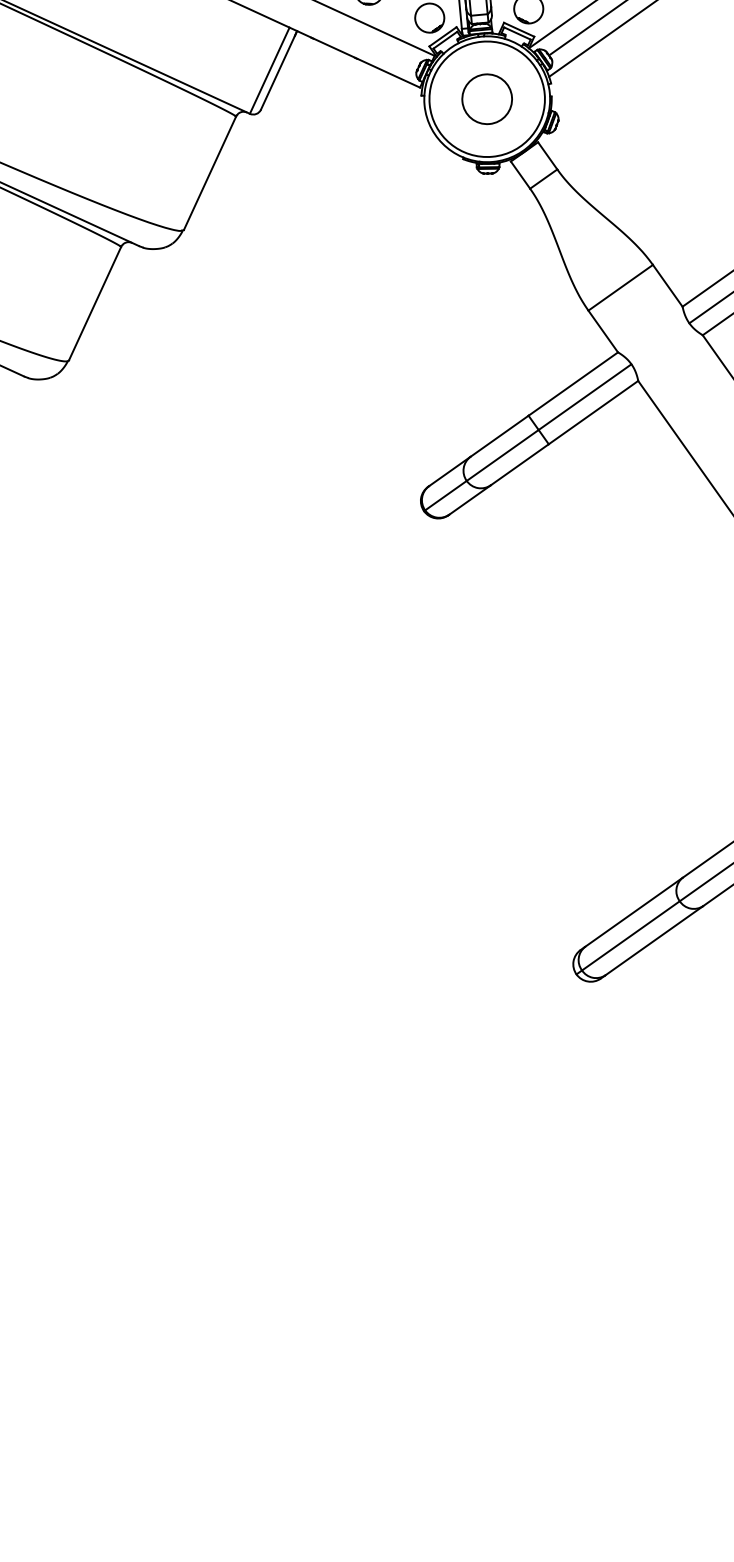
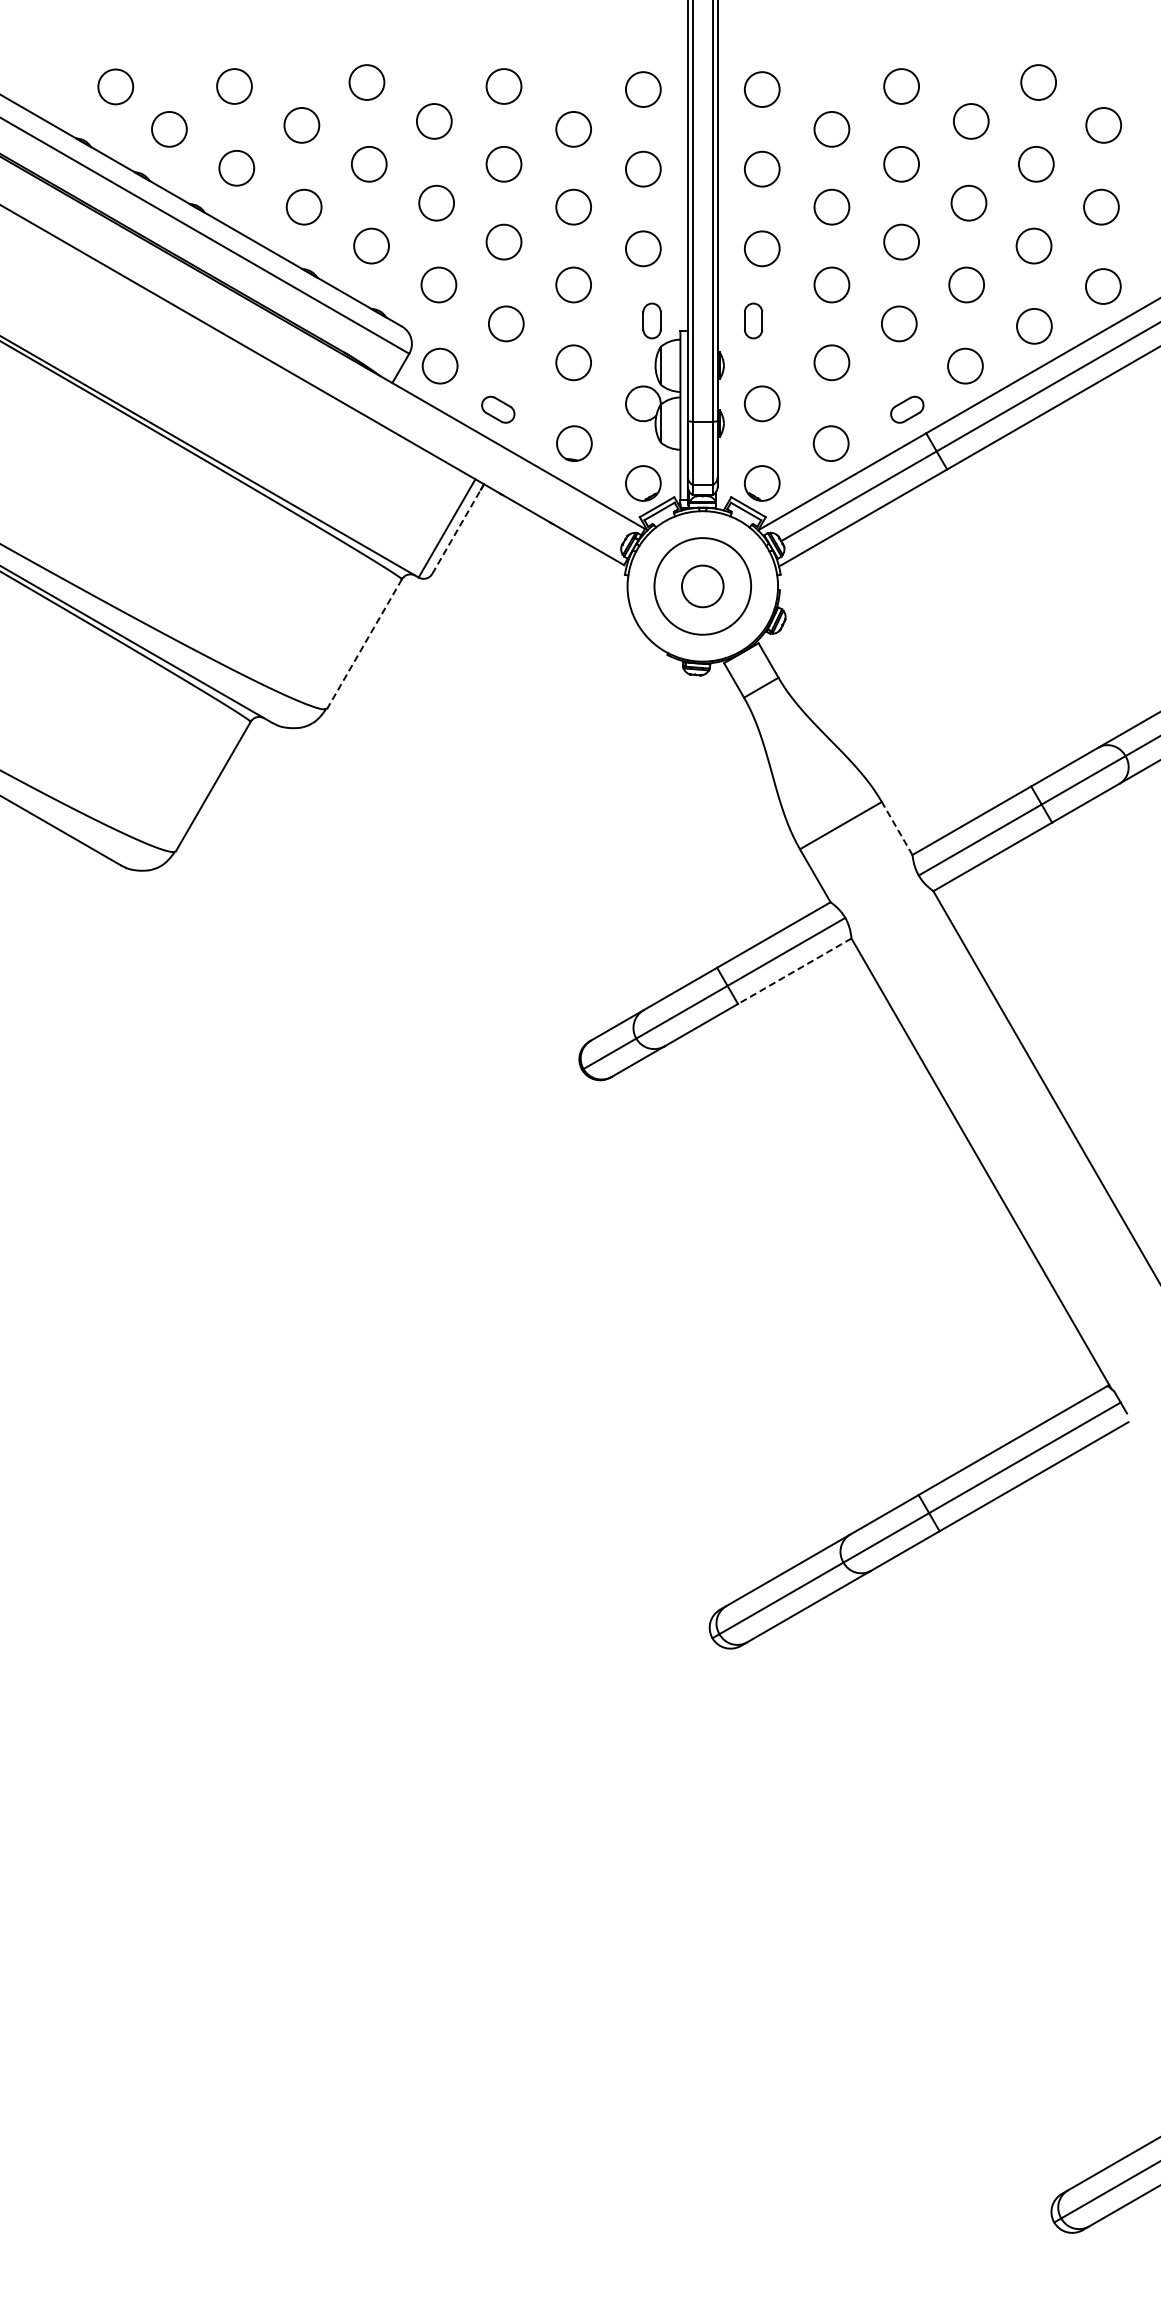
line: (277, 72) -> (456, 531), solid -> dashed
circle: (486, 99) -> (702, 586), size x0.7
circle: (486, 99) -> (702, 586), size x0.7
line: (209, 173) -> (364, 644), solid -> dashed
line: (668, 285) -> (897, 828), solid -> dashed
line: (593, 412) -> (794, 971), solid -> dashed

